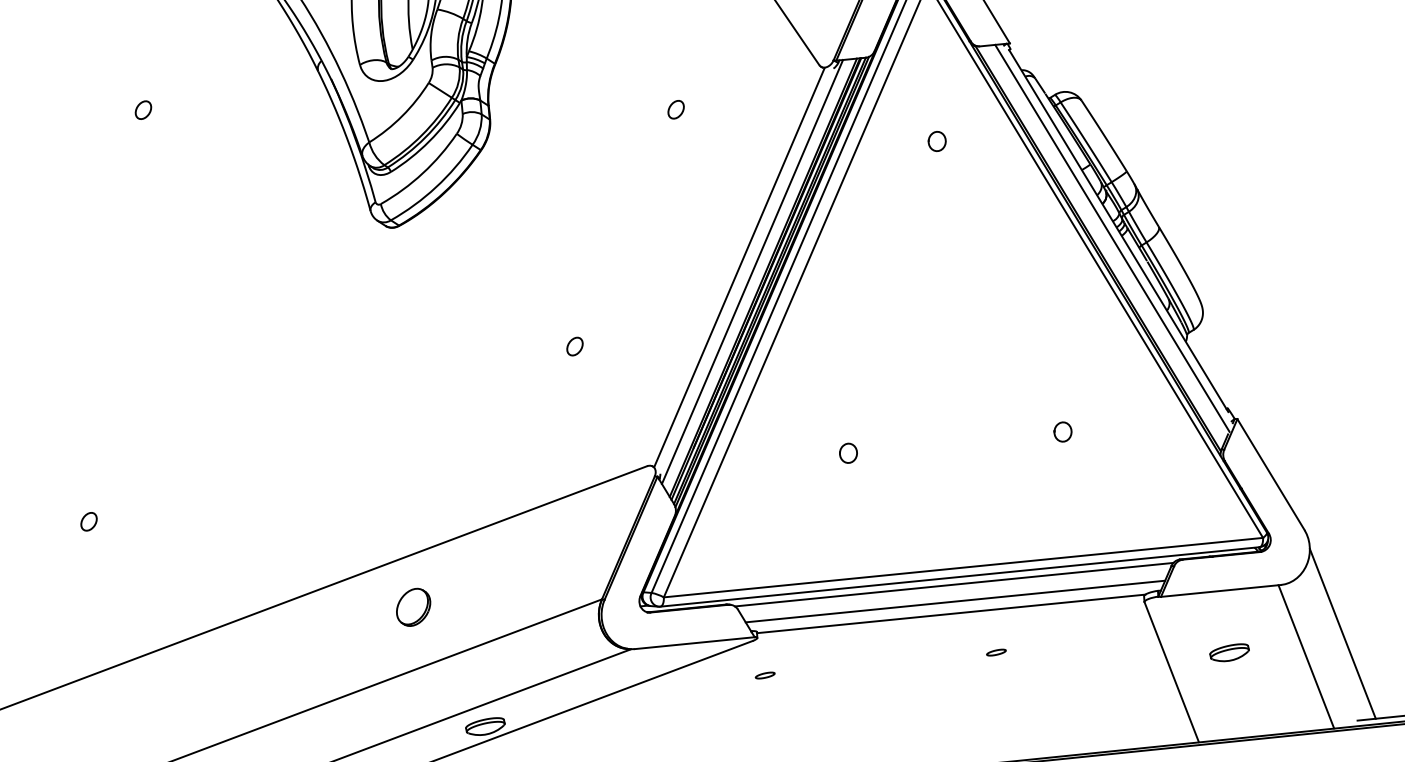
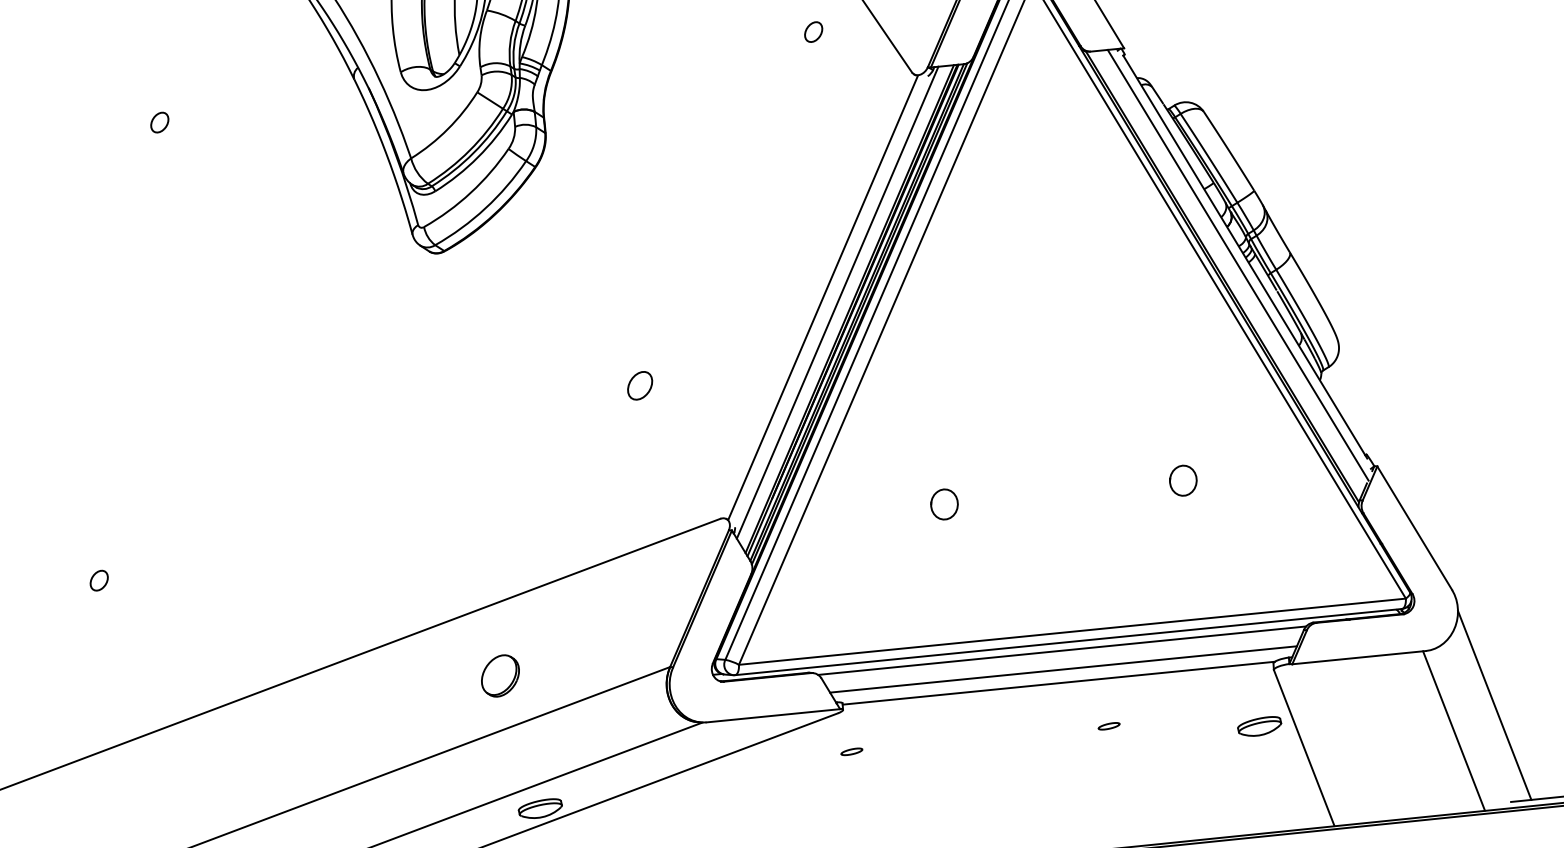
part: (675, 109) -> (813, 31), moved
part: (936, 141) -> (1042, 157), removed
part: (574, 346) -> (639, 385), size x1.4
part: (1062, 431) -> (1182, 480), size x1.4
part: (848, 453) -> (944, 504), size x1.4
part: (413, 606) -> (500, 675), moved
part: (1229, 652) -> (1259, 726), moved

